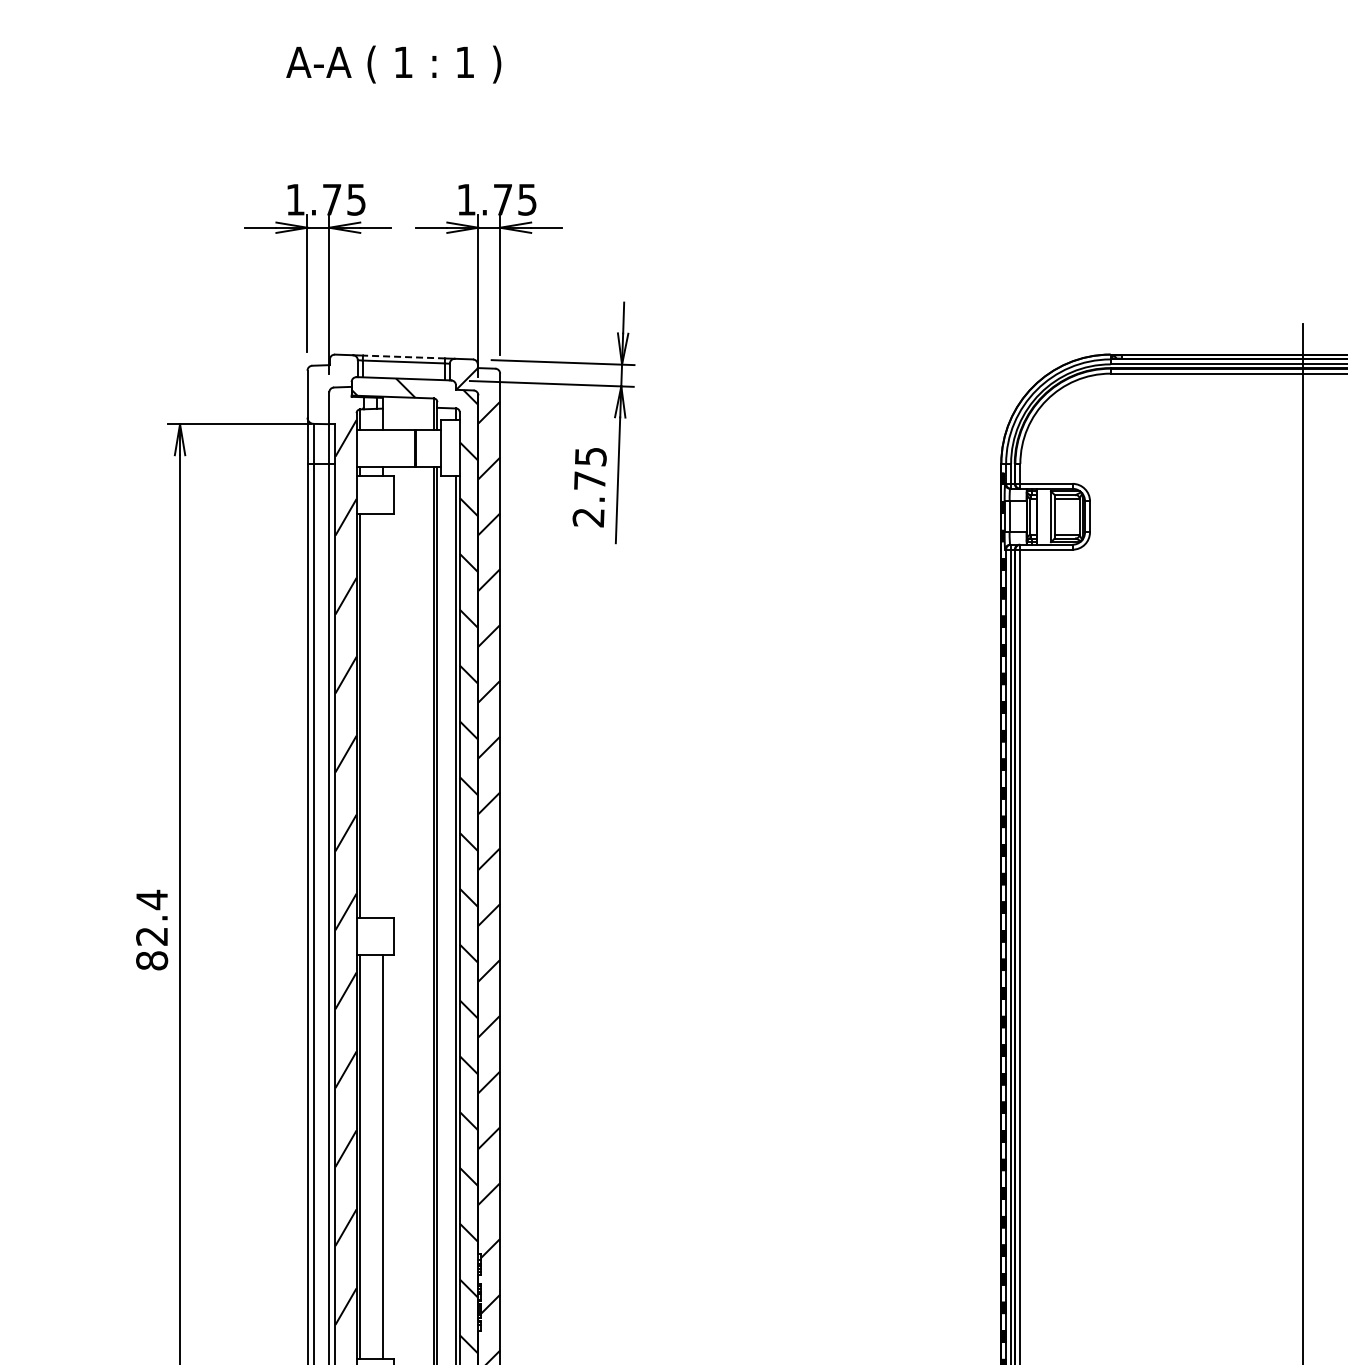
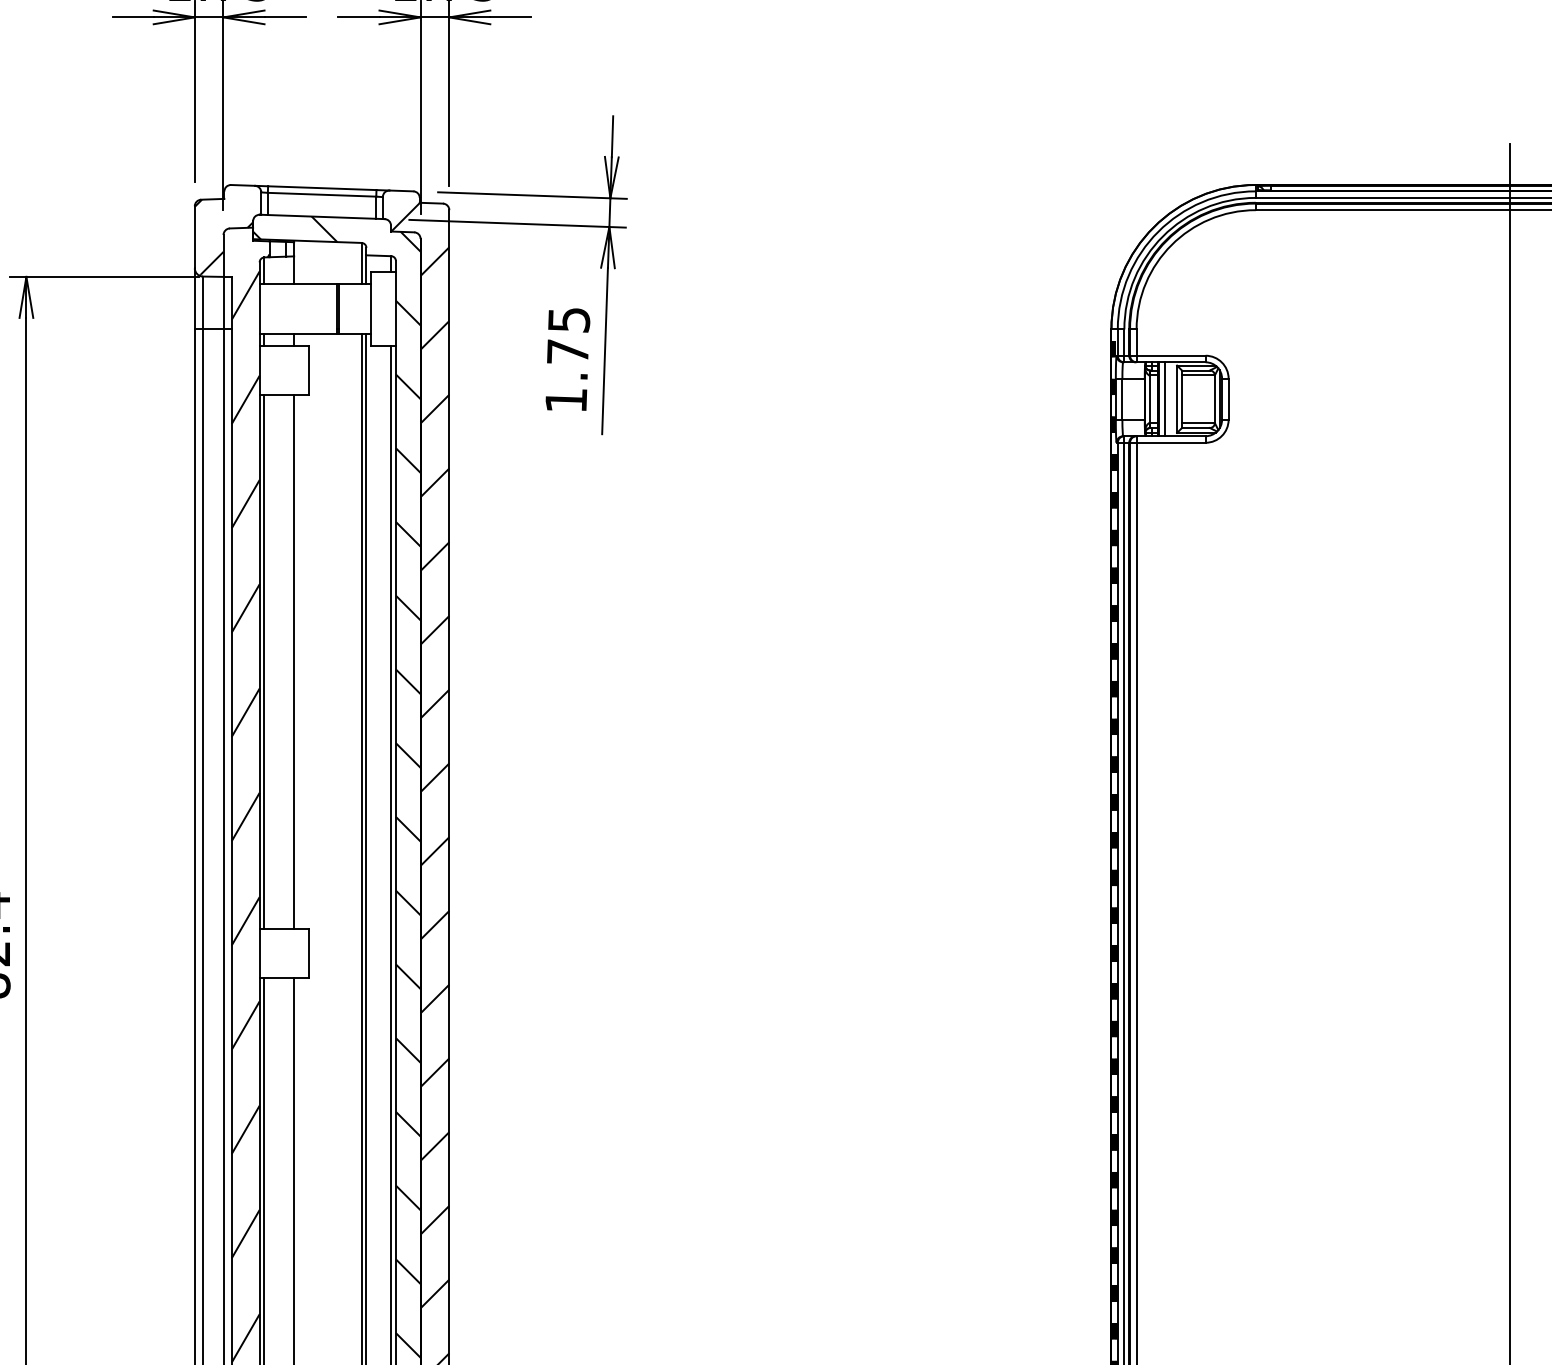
line: (403, 357) -> (321, 188), dashed -> solid
hatch: (332, 394) -> (227, 237), added
line: (1042, 516) -> (1165, 398), added
text: (588, 518) -> (566, 401), 2.75 -> 1.75
line: (382, 715) -> (293, 661), added

